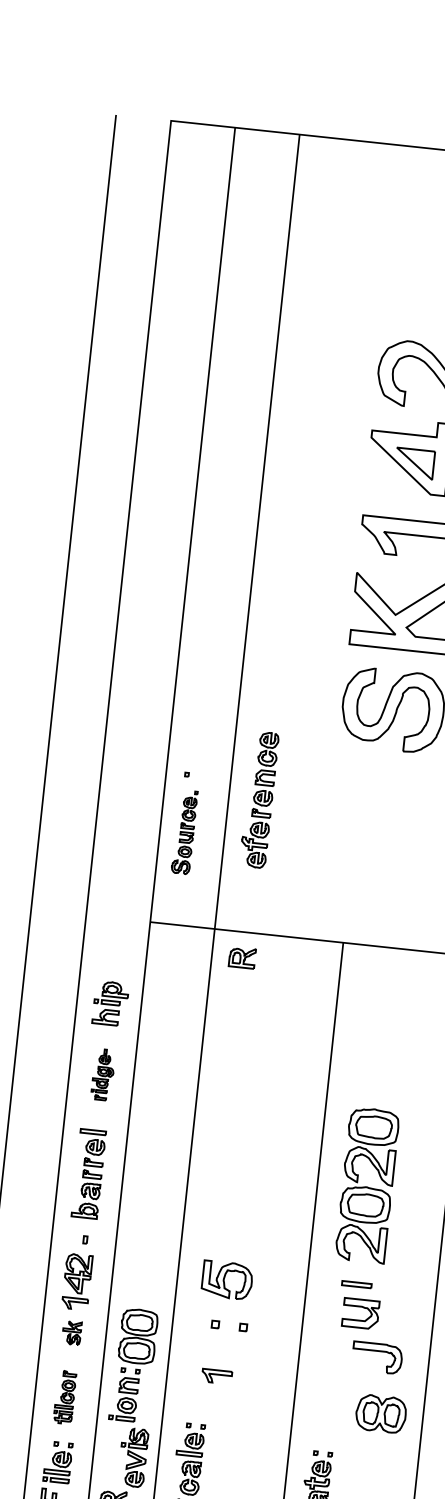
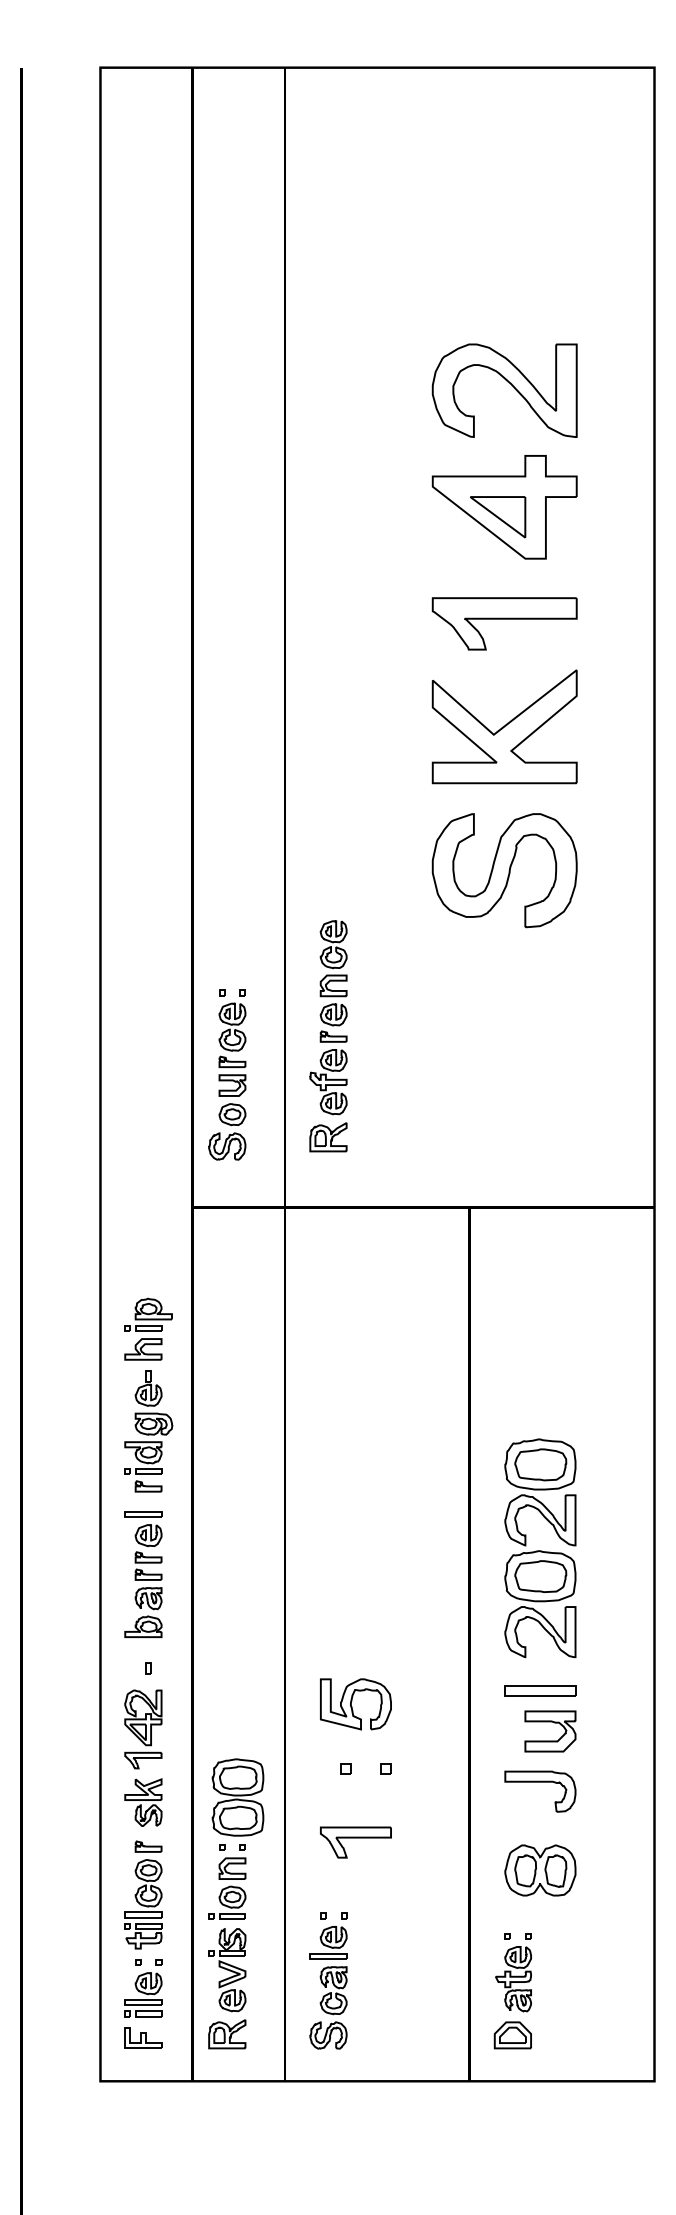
part: (184, 831) -> (227, 1074), size x1.43
part: (242, 957) -> (328, 1137), moved
part: (103, 1074) -> (148, 1431), size x1.67
part: (356, 1284) -> (540, 1690), size x1.67
part: (71, 1332) -> (143, 1802), size x1.43
part: (377, 1351) -> (540, 1782), moved
part: (216, 1376) -> (355, 1842), size x1.67
part: (65, 1397) -> (143, 1894), size x1.43
part: (381, 1413) -> (540, 1870), moved
part: (133, 1457) -> (227, 1970), moved

